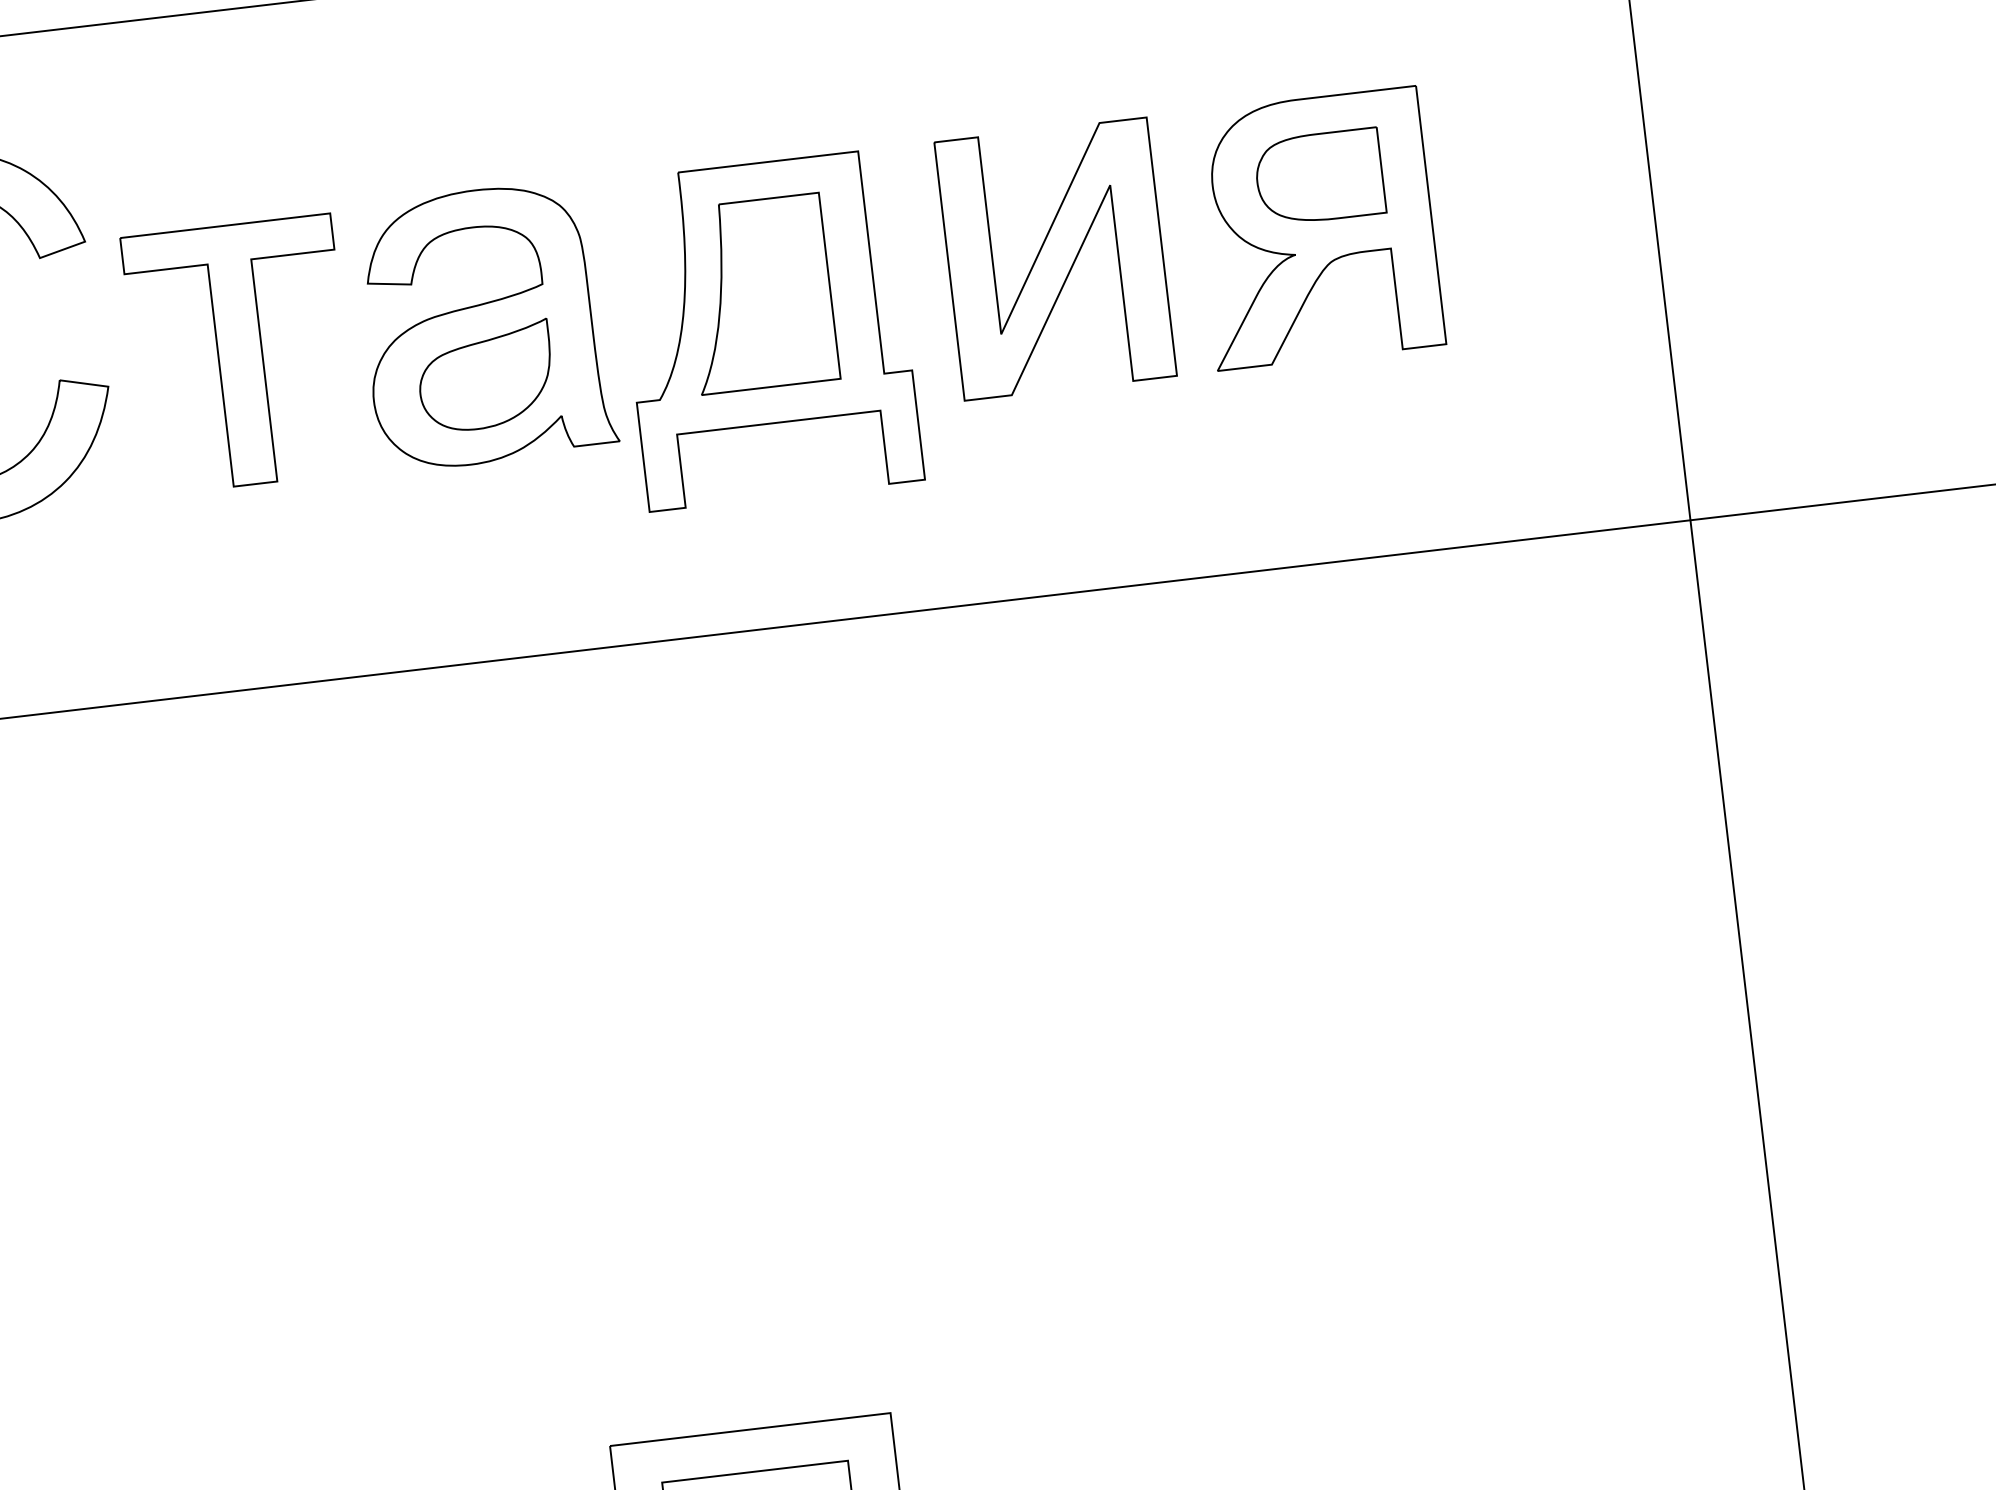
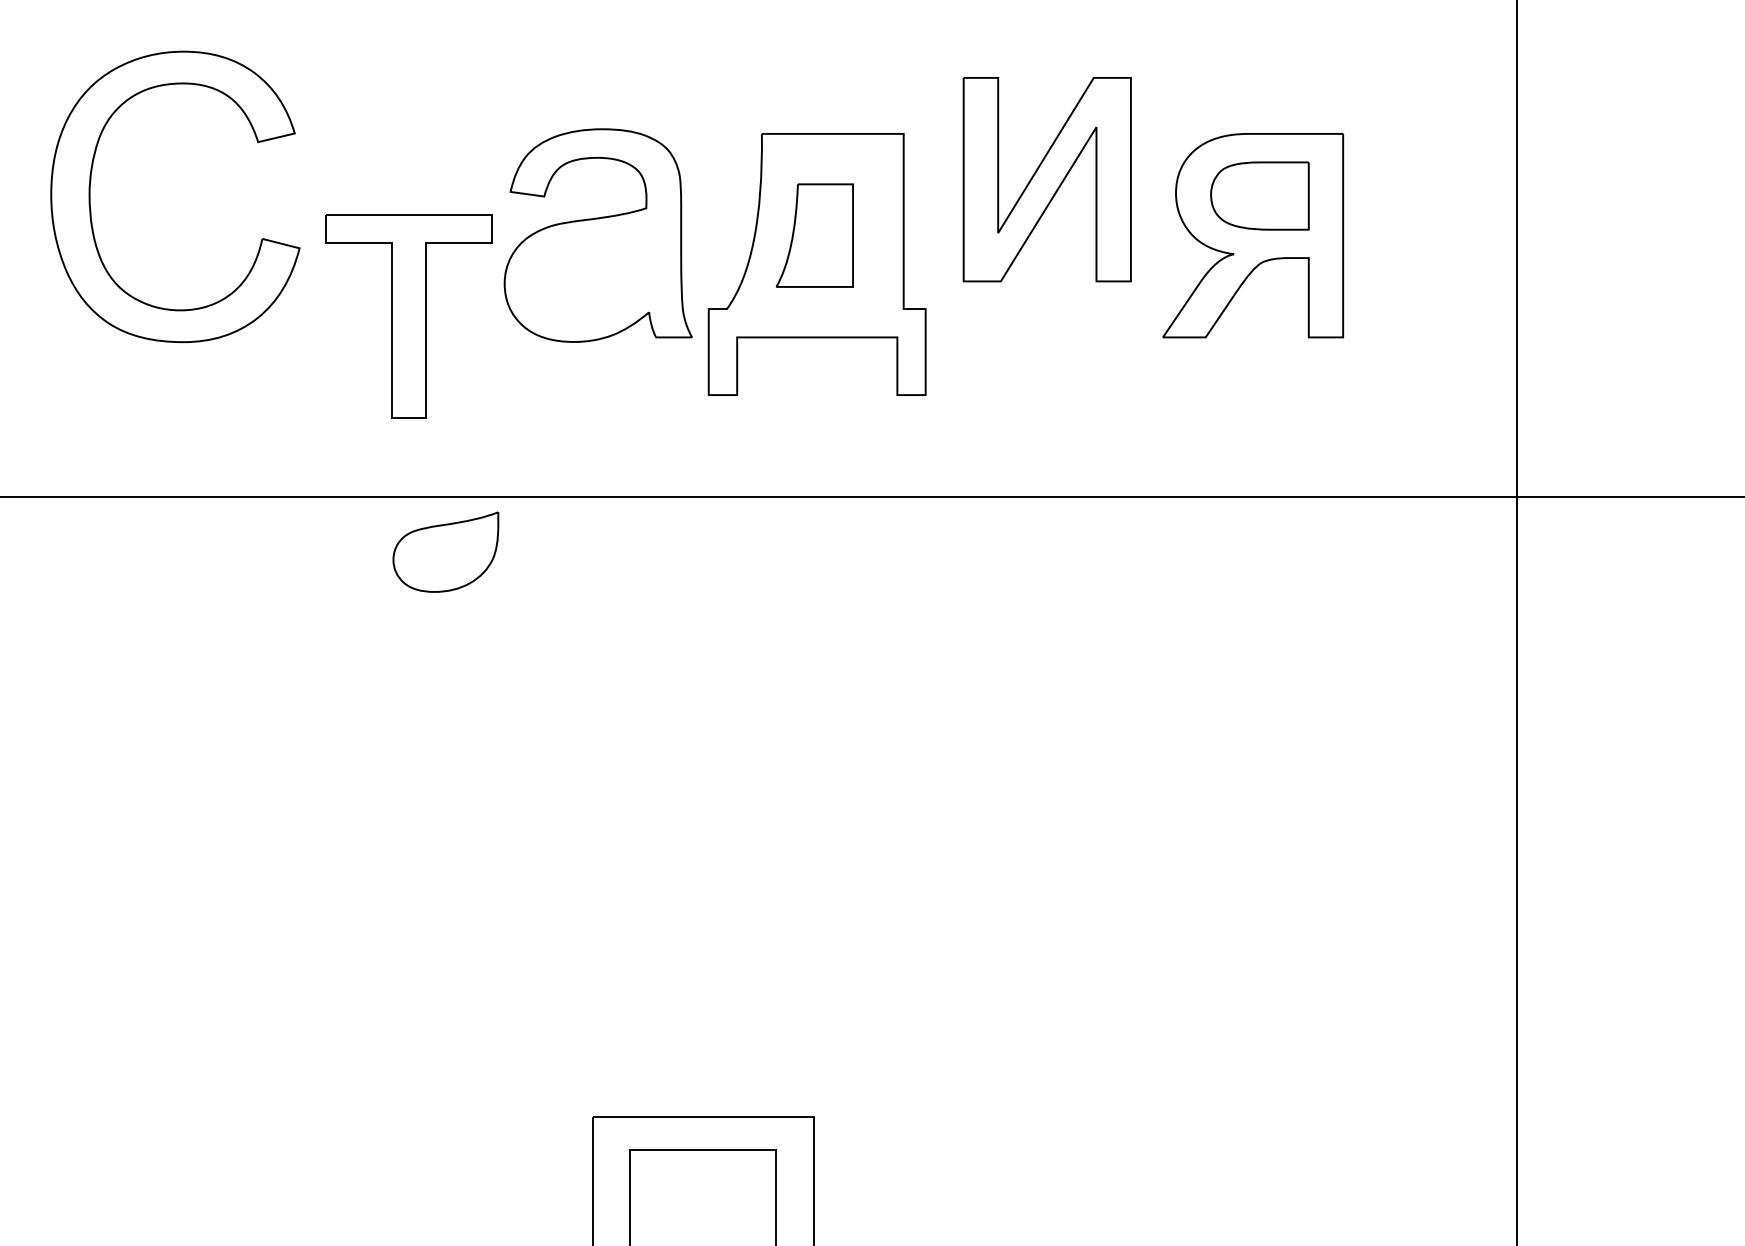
part: (1054, 259) -> (1046, 179), moved
part: (760, 293) -> (814, 235), size x0.7
part: (239, 354) -> (408, 316), moved
part: (485, 376) -> (445, 551), moved

